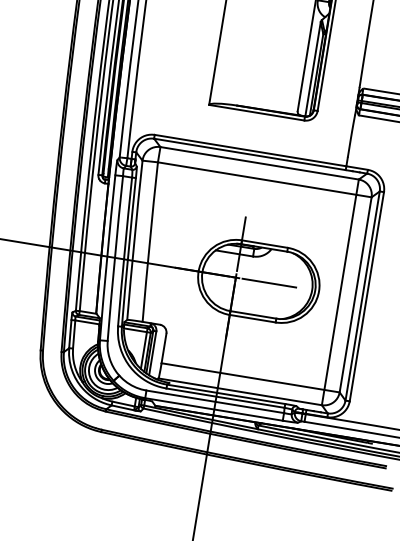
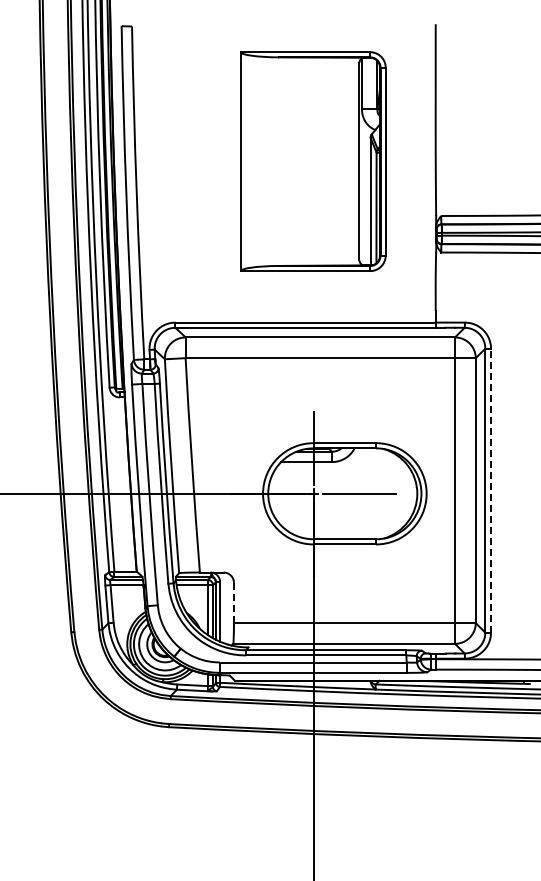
line: (367, 296) -> (491, 490), solid -> dashed
line: (163, 348) -> (233, 603), solid -> dashed

